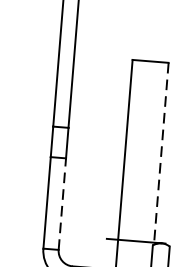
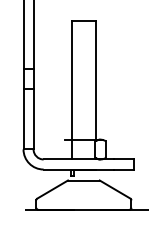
line: (160, 154) -> (95, 81), dashed -> solid
line: (62, 202) -> (33, 118), dashed -> solid

